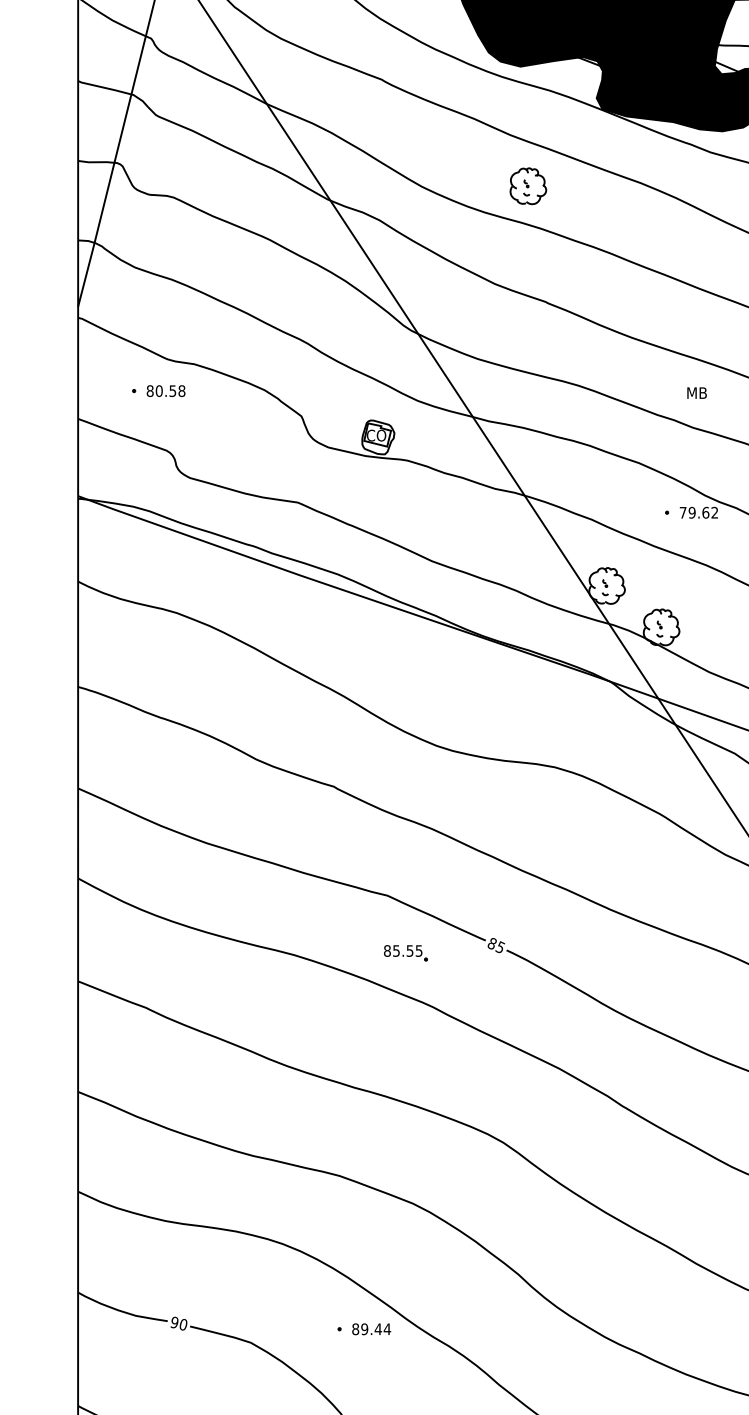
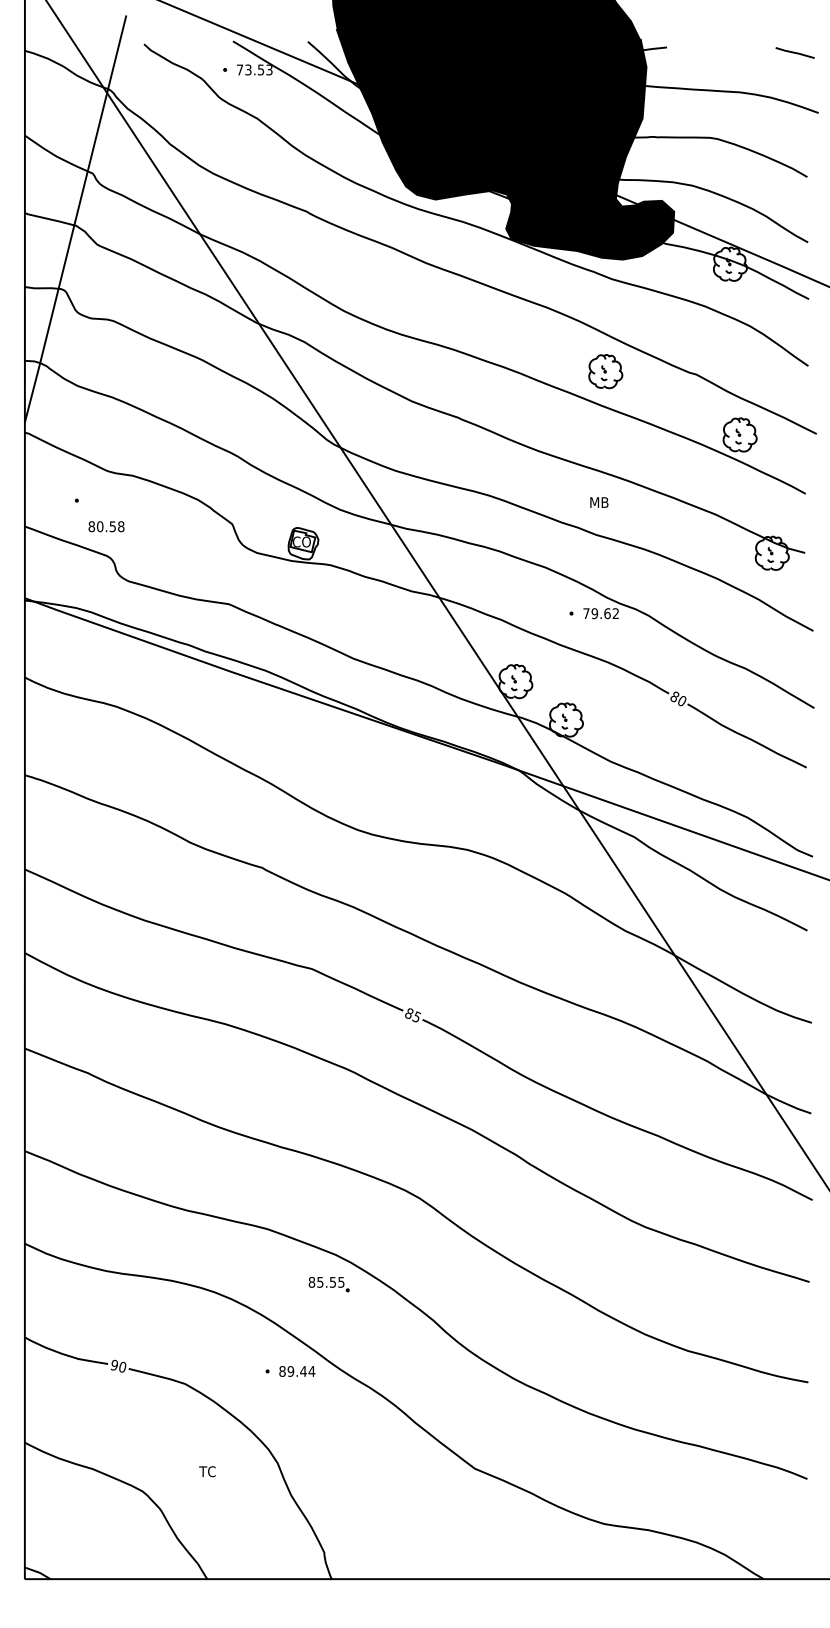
part: (528, 186) -> (605, 371), moved
text: (166, 390) -> (106, 526), moved
part: (405, 953) -> (328, 1284), moved

